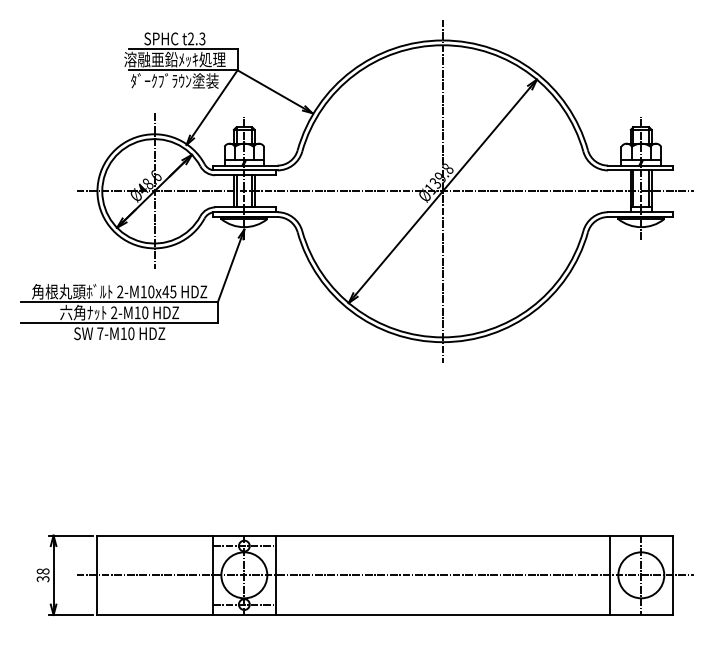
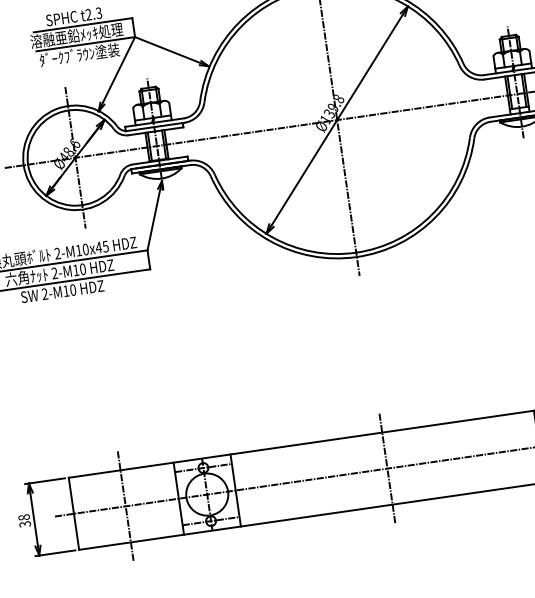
text: (100, 333) -> (45, 293), 7-M10 -> 2-M10
line: (154, 574) -> (125, 505), added
line: (442, 574) -> (387, 467), added

